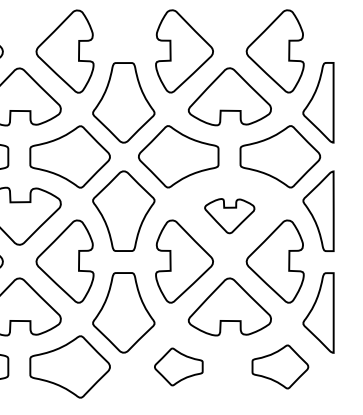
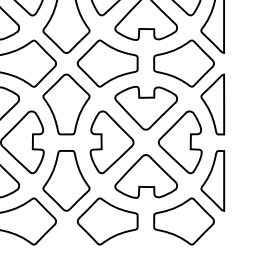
part: (229, 215) -> (145, 107), size x1.67
part: (178, 366) -> (107, 221), size x1.67
part: (280, 366) -> (184, 221), size x1.43

